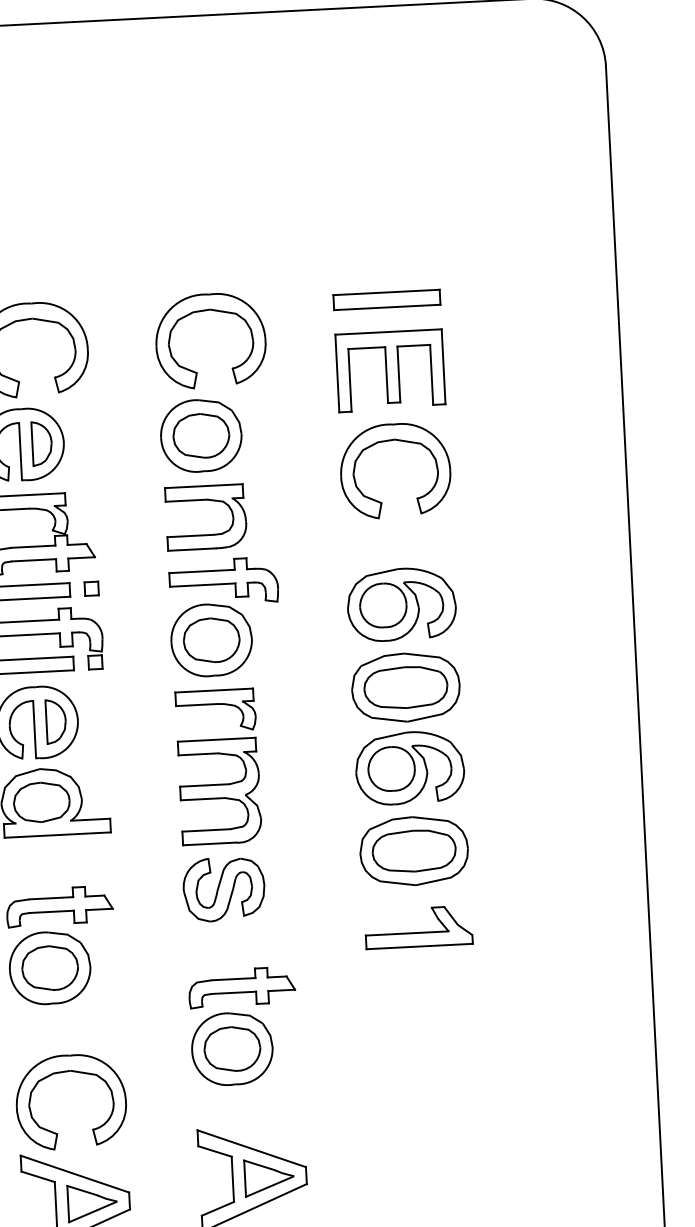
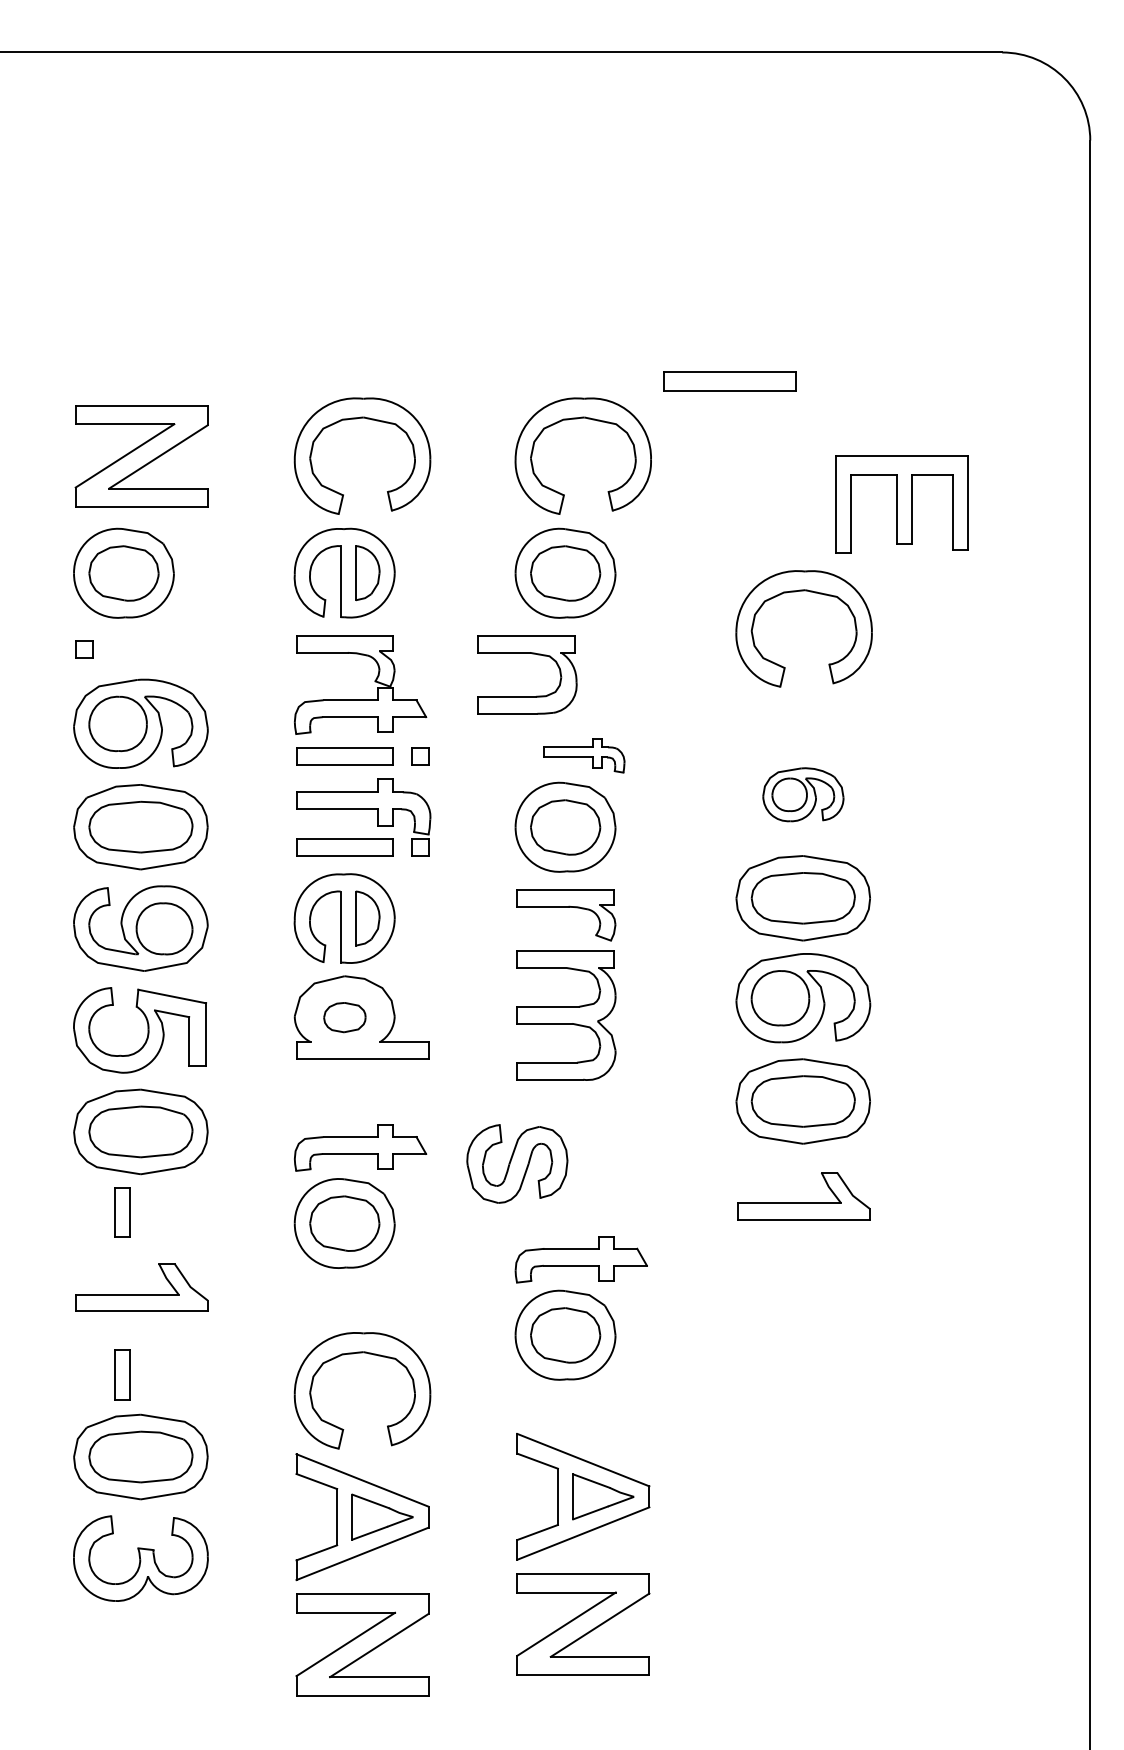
part: (386, 299) -> (729, 381), moved
part: (390, 370) -> (901, 504), moved
part: (209, 500) -> (532, 654), moved
part: (223, 581) -> (584, 755), size x0.6
part: (401, 604) -> (803, 794), size x0.6
part: (41, 802) -> (344, 1017), size x0.6
part: (224, 889) -> (517, 1163), moved

